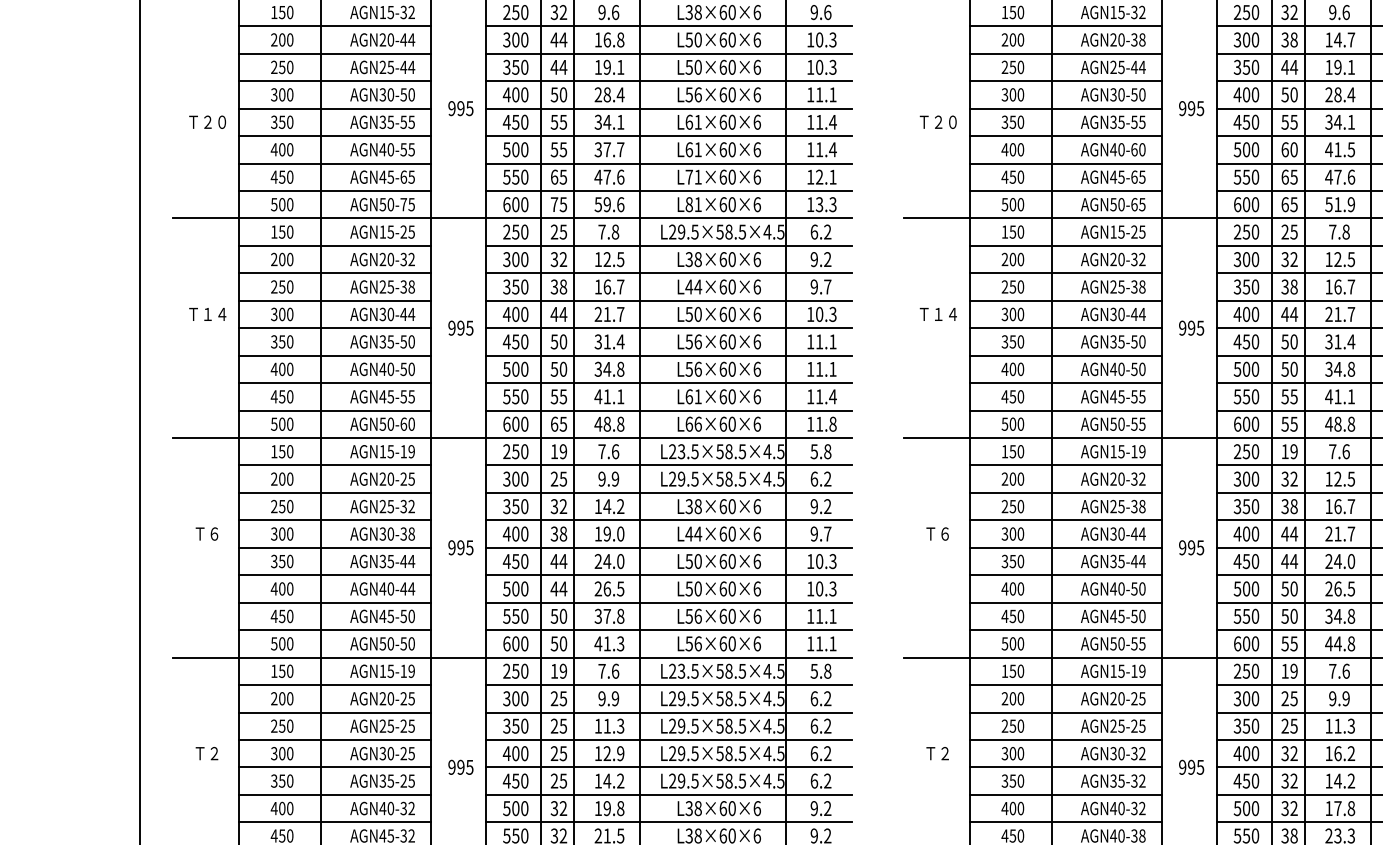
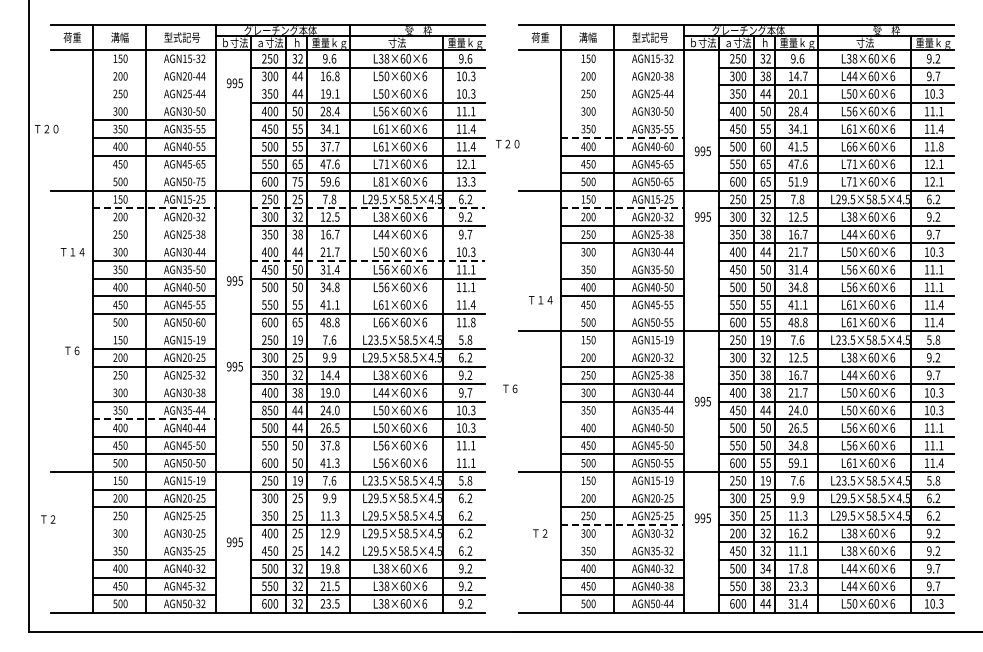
line: (333, 26) -> (153, 67), removed
line: (1064, 26) -> (621, 67), removed
line: (333, 54) -> (153, 85), removed
line: (669, 54) -> (368, 85), removed
line: (1064, 54) -> (621, 85), removed
text: (1332, 66) -> (793, 93), 19.1 -> 20.1
line: (333, 80) -> (153, 102), removed
line: (1064, 80) -> (621, 102), removed
text: (460, 108) -> (234, 83), moved
line: (1064, 108) -> (621, 120), removed
text: (1190, 108) -> (702, 151), moved
text: (207, 121) -> (46, 128), moved
text: (937, 121) -> (507, 143), moved
line: (1066, 135) -> (622, 137), solid -> dashed
line: (333, 191) -> (153, 173), removed
line: (335, 246) -> (154, 208), solid -> dashed
line: (669, 246) -> (368, 208), solid -> dashed
line: (1066, 246) -> (622, 208), solid -> dashed
line: (333, 272) -> (153, 225), removed
line: (333, 300) -> (153, 243), removed
line: (669, 300) -> (368, 243), removed
text: (937, 314) -> (540, 300), moved
text: (460, 327) -> (234, 280), moved
text: (1190, 327) -> (702, 216), moved
line: (669, 328) -> (368, 261), solid -> dashed
line: (1064, 328) -> (621, 261), removed
line: (669, 383) -> (368, 296), removed
line: (1064, 410) -> (621, 313), removed
line: (511, 438) -> (267, 331), removed
line: (1064, 464) -> (621, 348), removed
text: (619, 505) -> (336, 374), 14.2 -> 14.4
line: (333, 520) -> (153, 384), removed
text: (207, 533) -> (72, 350), moved
text: (937, 533) -> (510, 388), moved
text: (1289, 533) -> (765, 392), 44 -> 38
text: (460, 547) -> (234, 366), moved
text: (505, 561) -> (263, 410), 450 -> 850
line: (335, 575) -> (154, 419), solid -> dashed
line: (1064, 575) -> (621, 419), removed
line: (669, 630) -> (368, 454), removed
text: (1339, 642) -> (797, 462), 44.8 -> 59.1
line: (1064, 684) -> (621, 489), removed
line: (669, 713) -> (368, 507), removed
line: (333, 739) -> (153, 524), removed
line: (1066, 739) -> (622, 524), solid -> dashed
text: (207, 753) -> (48, 519), moved
text: (1236, 753) -> (731, 533), 400 -> 200
line: (333, 767) -> (153, 542), removed
line: (669, 767) -> (368, 542), removed
line: (1064, 767) -> (621, 542), removed
text: (1190, 767) -> (702, 518), moved
text: (1343, 780) -> (800, 550), 14.2 -> 11.1
text: (1293, 808) -> (768, 568), 32 -> 34

